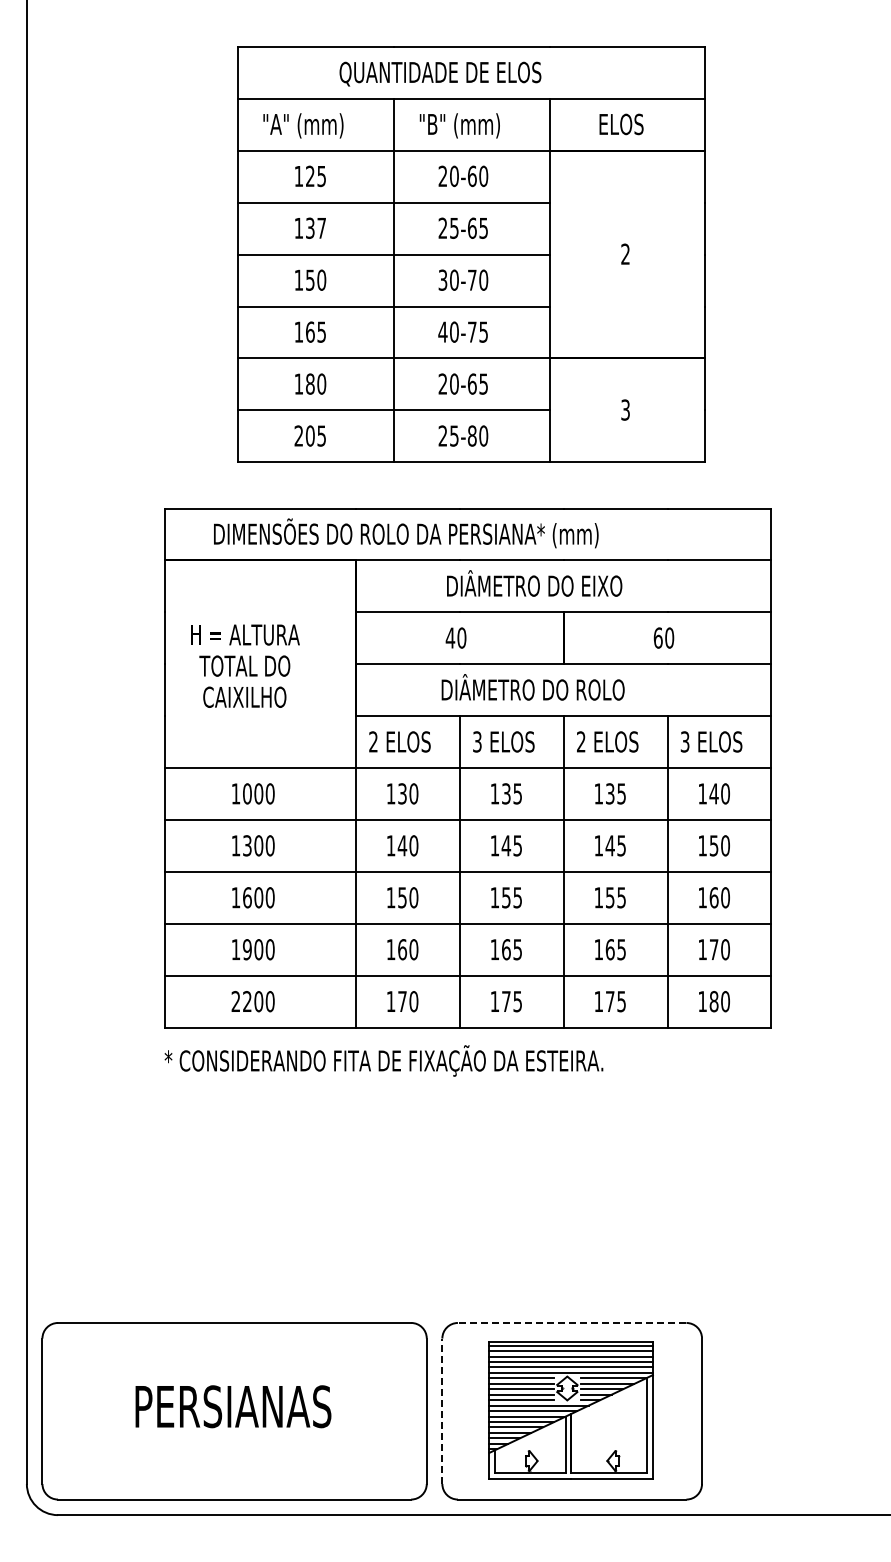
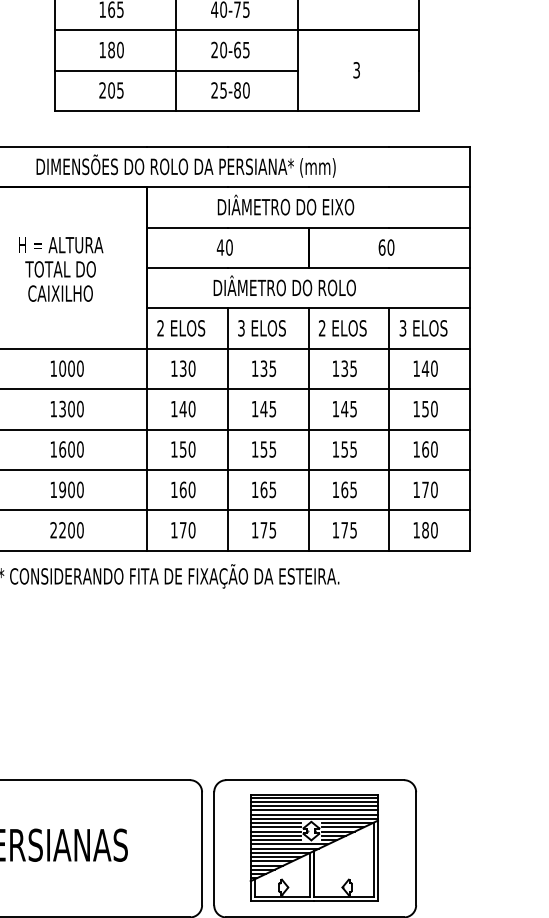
line: (571, 1322) -> (314, 779), dashed -> solid
line: (442, 1411) -> (214, 848), dashed -> solid

